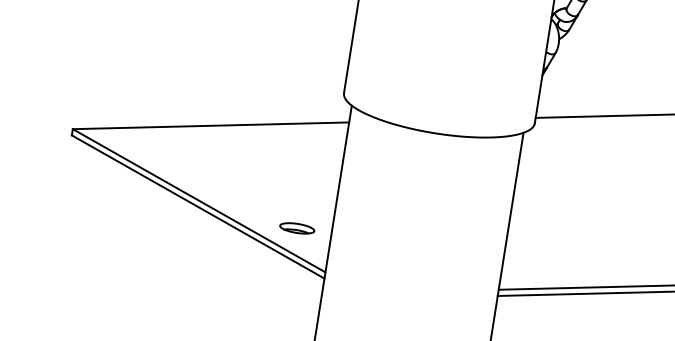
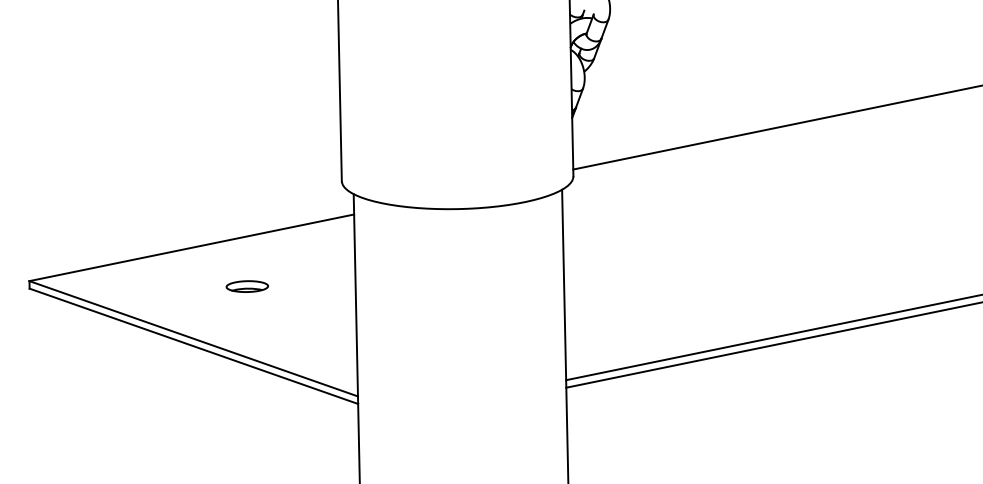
part: (296, 228) -> (246, 286), moved

